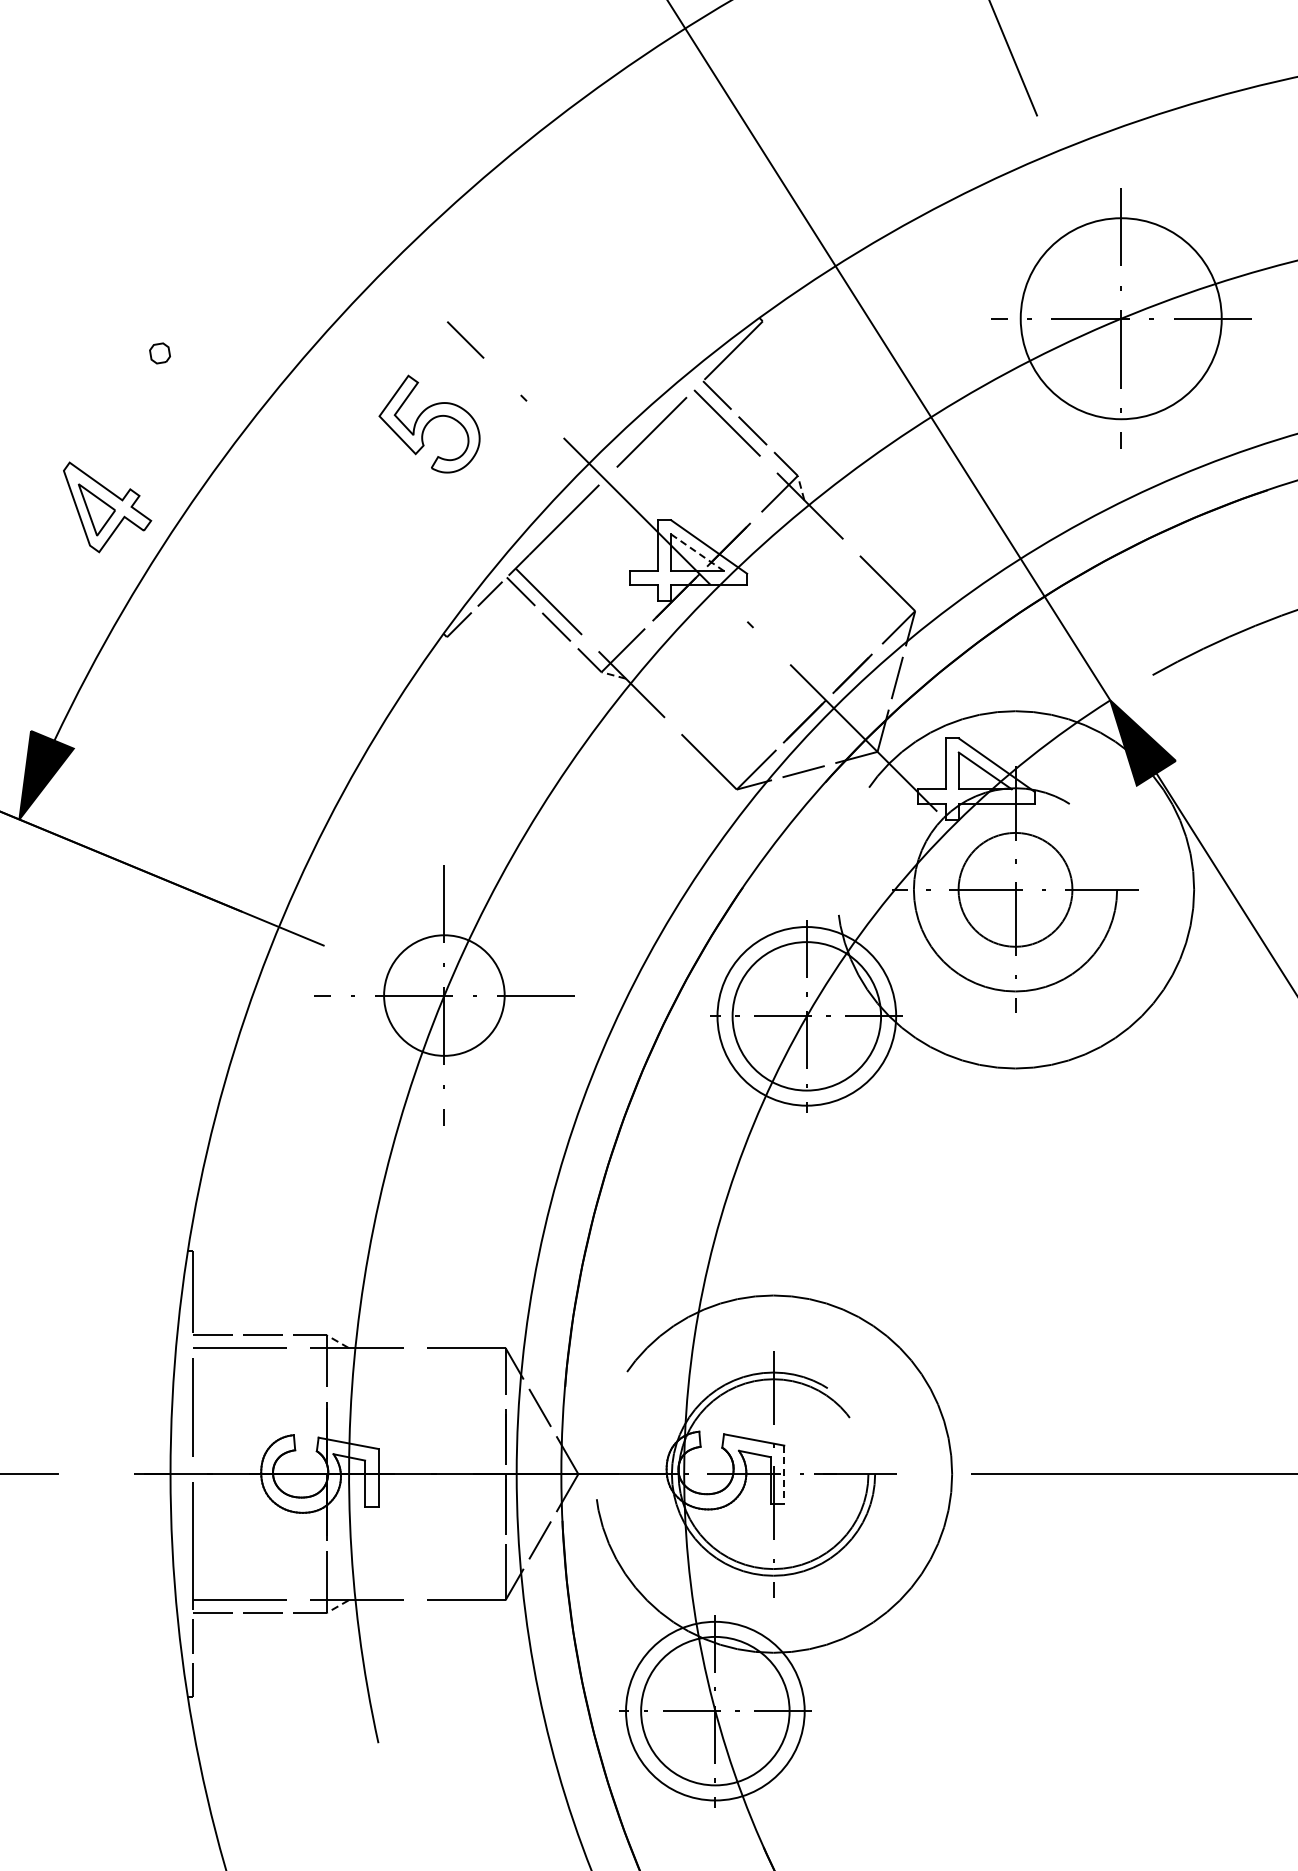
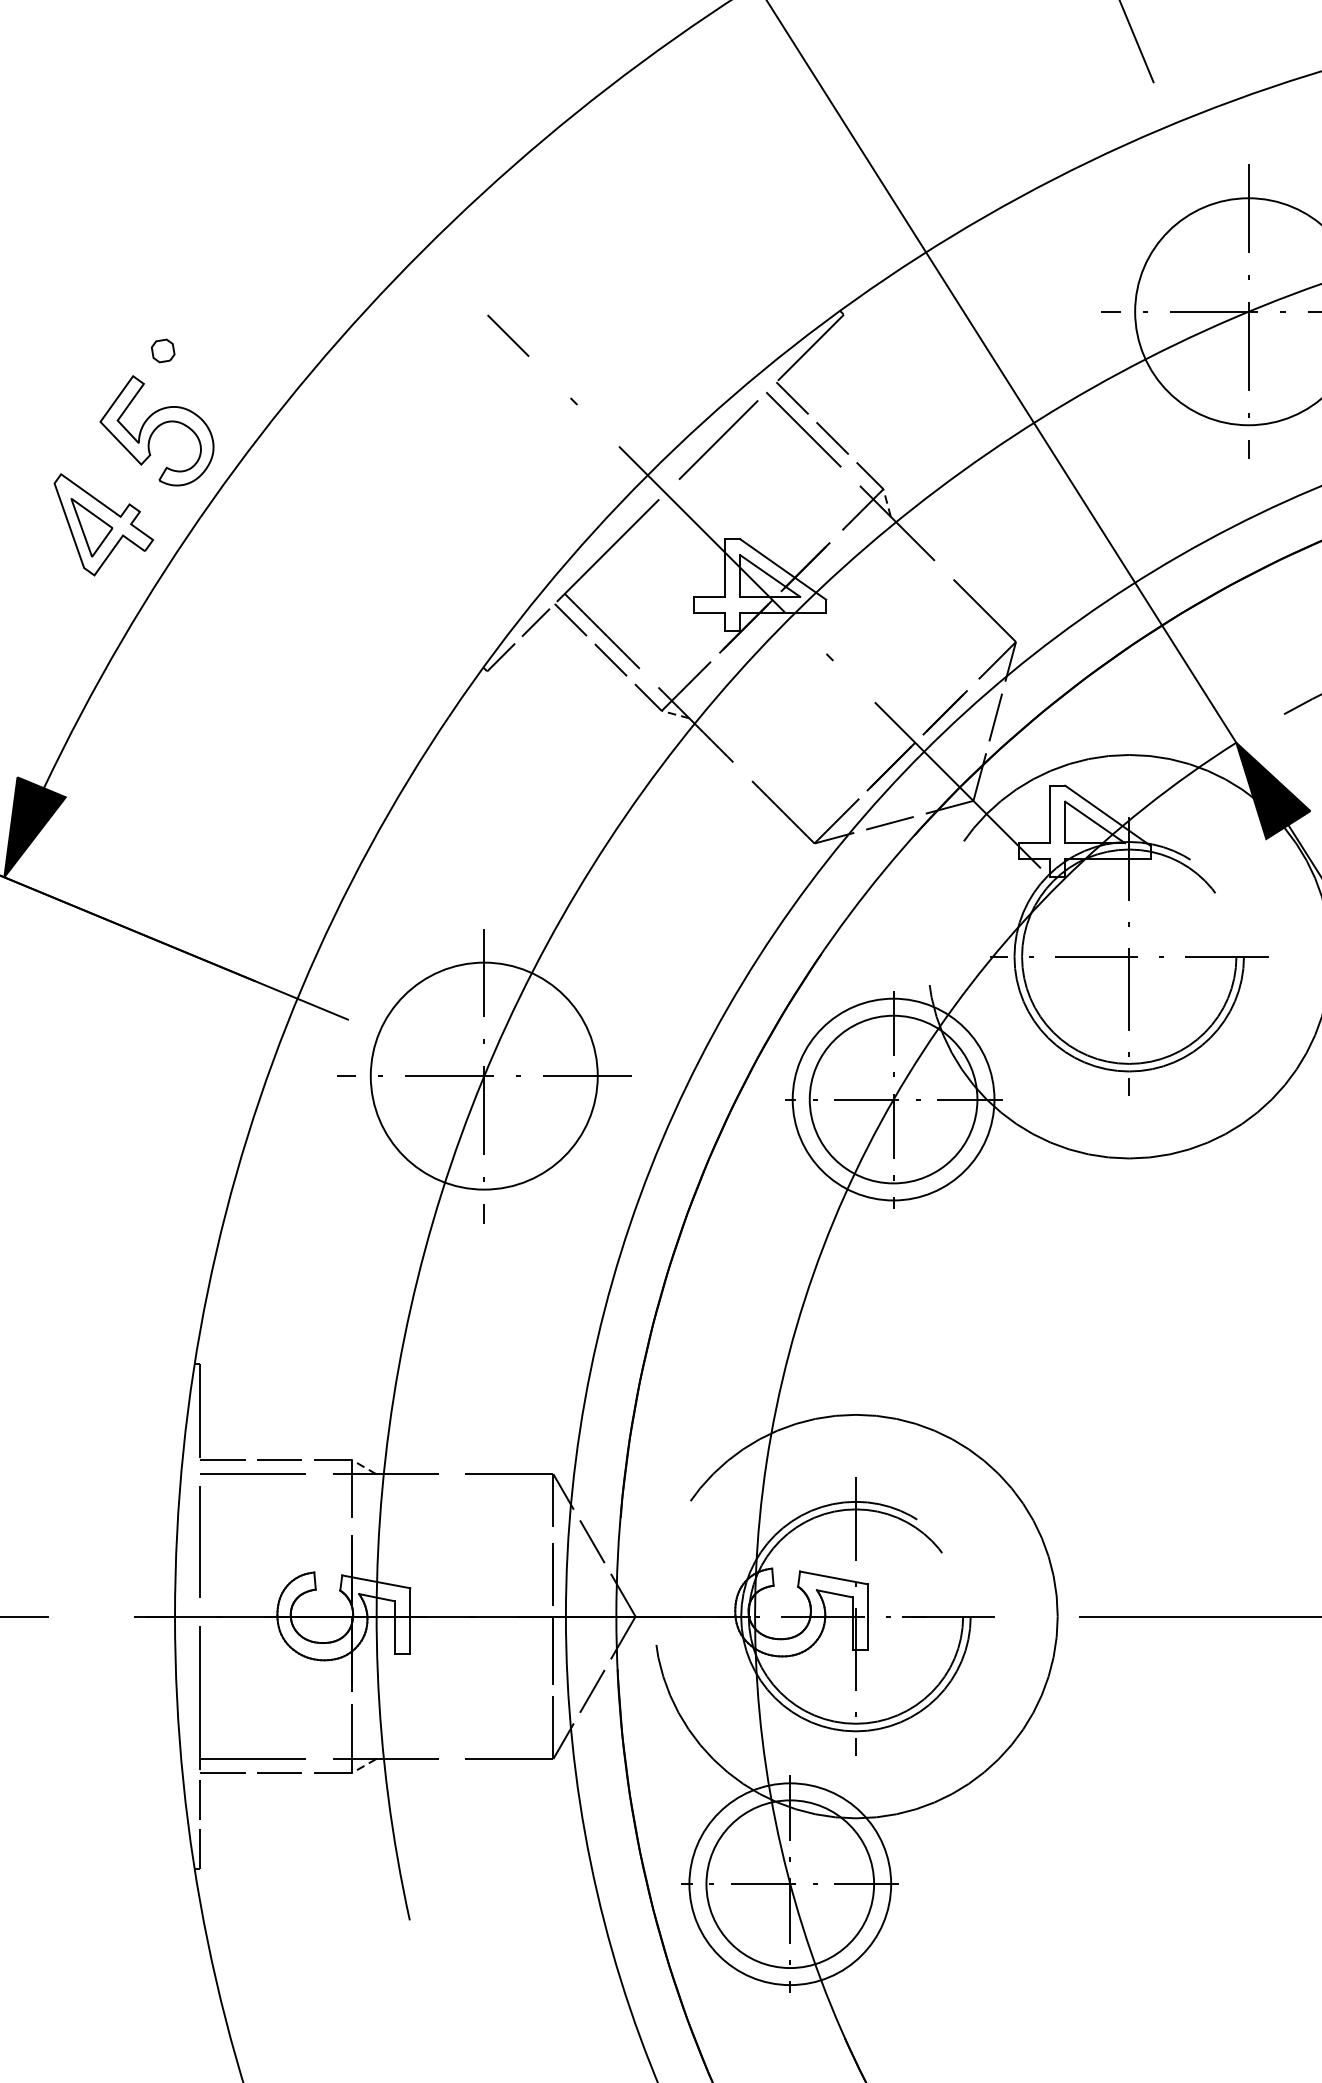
part: (429, 423) -> (156, 430), moved
line: (697, 552) -> (770, 575), dashed -> solid
circle: (1015, 889) -> (1129, 956), size x1.67
circle: (443, 995) -> (483, 1076), size x1.67
line: (784, 1475) -> (868, 1618), dashed -> solid

